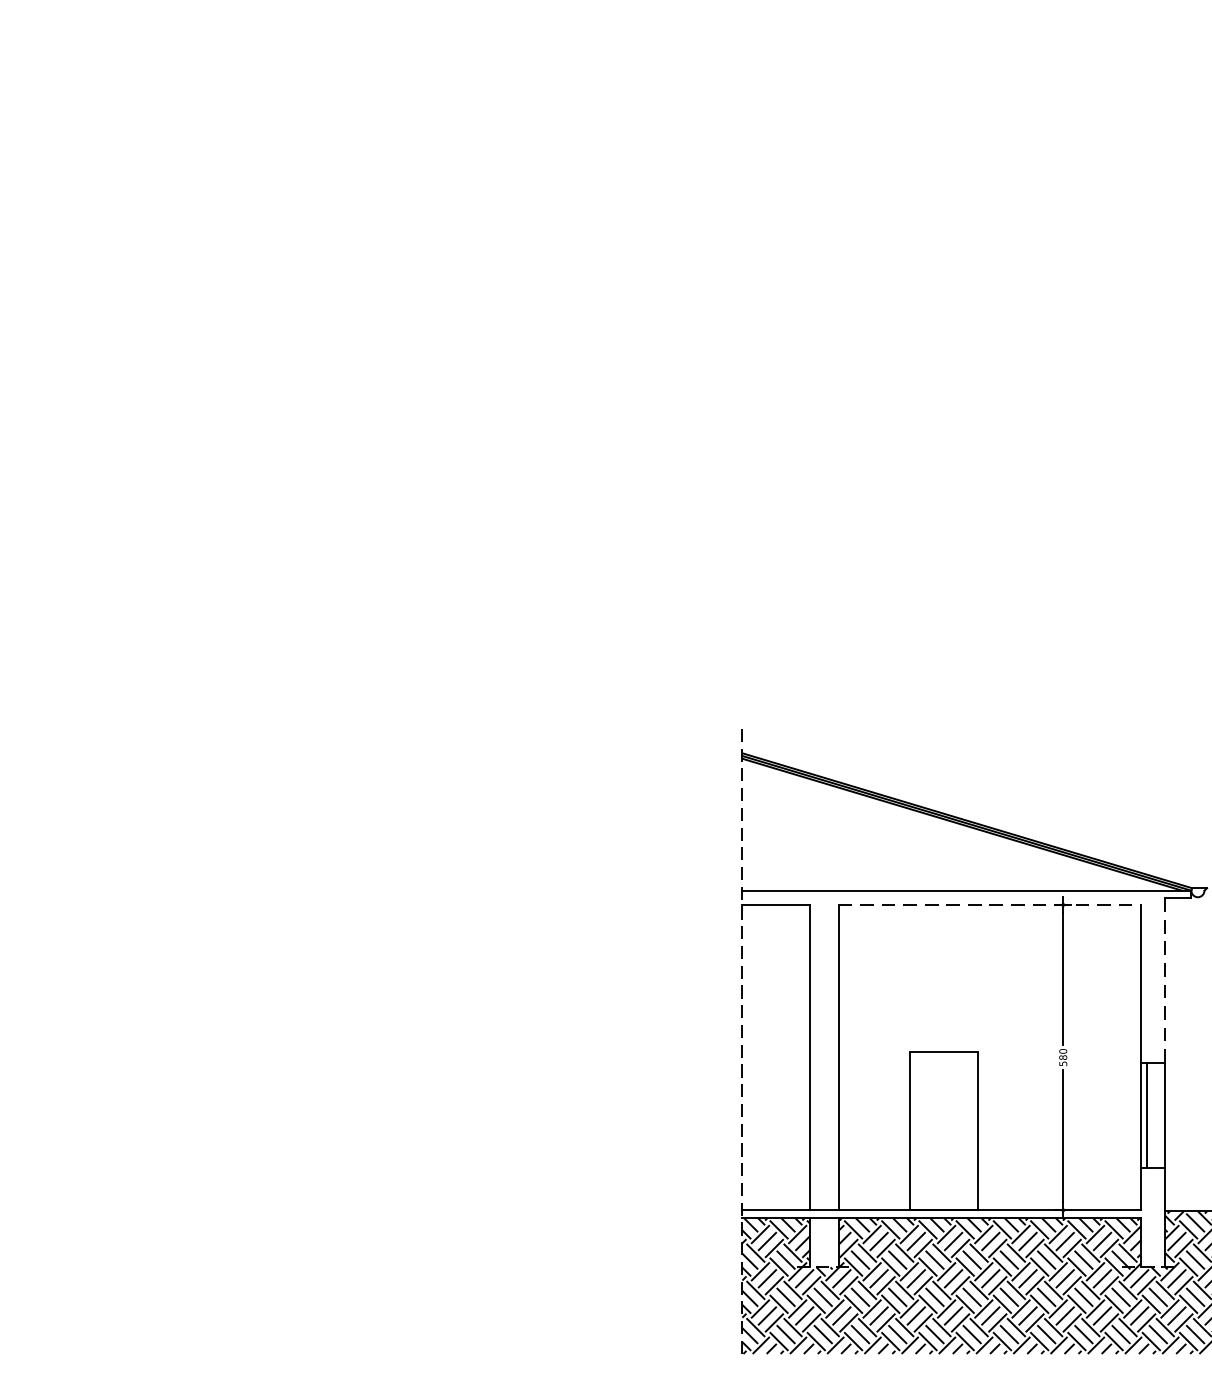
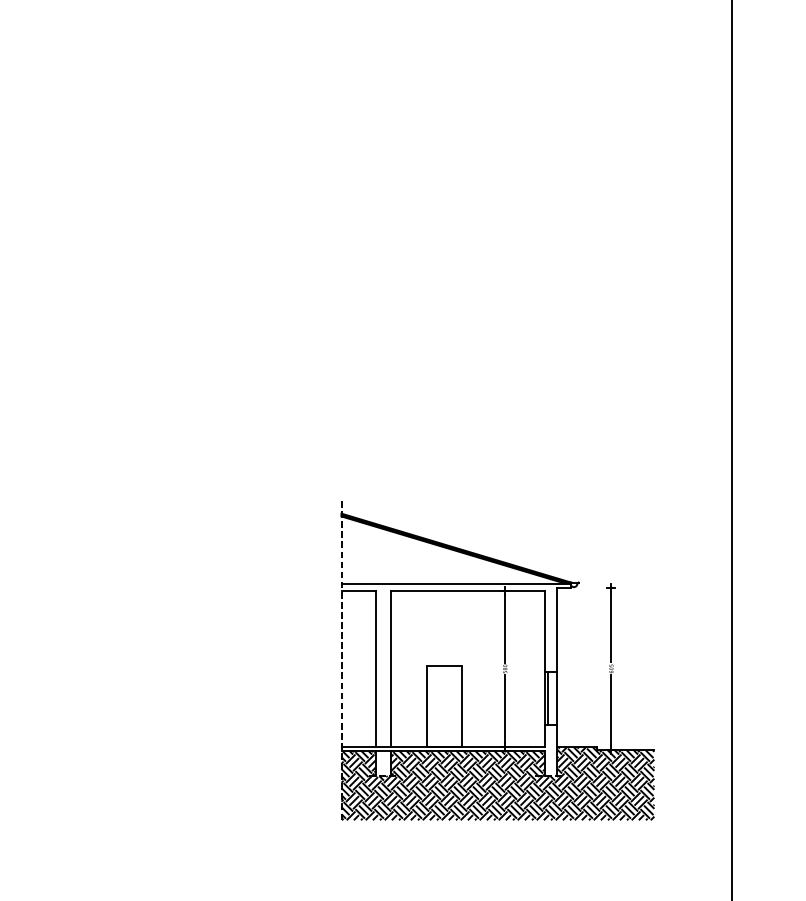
line: (991, 905) -> (468, 591), dashed -> solid
line: (1165, 980) -> (557, 629), dashed -> solid

